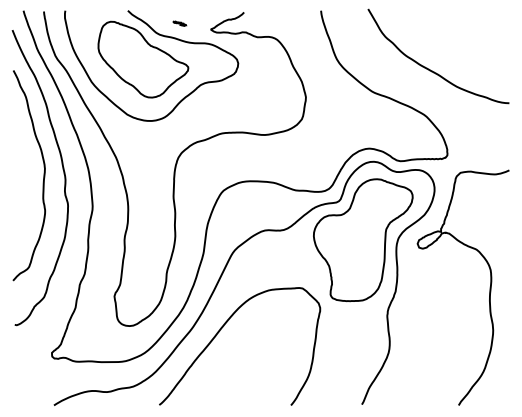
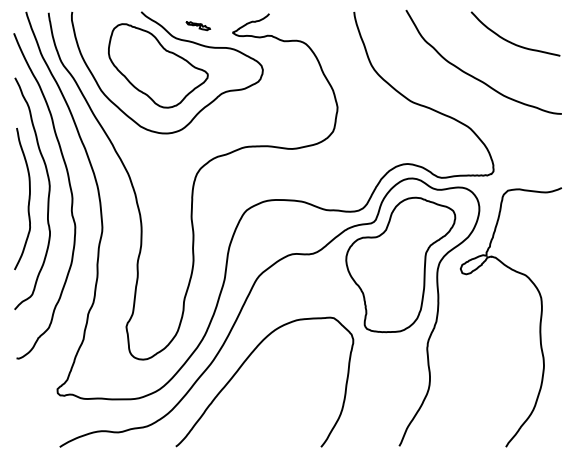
part: (179, 23) -> (198, 26), size x1.67
curve: (463, 37) -> (511, 41), added
curve: (25, 180) -> (28, 199), added

